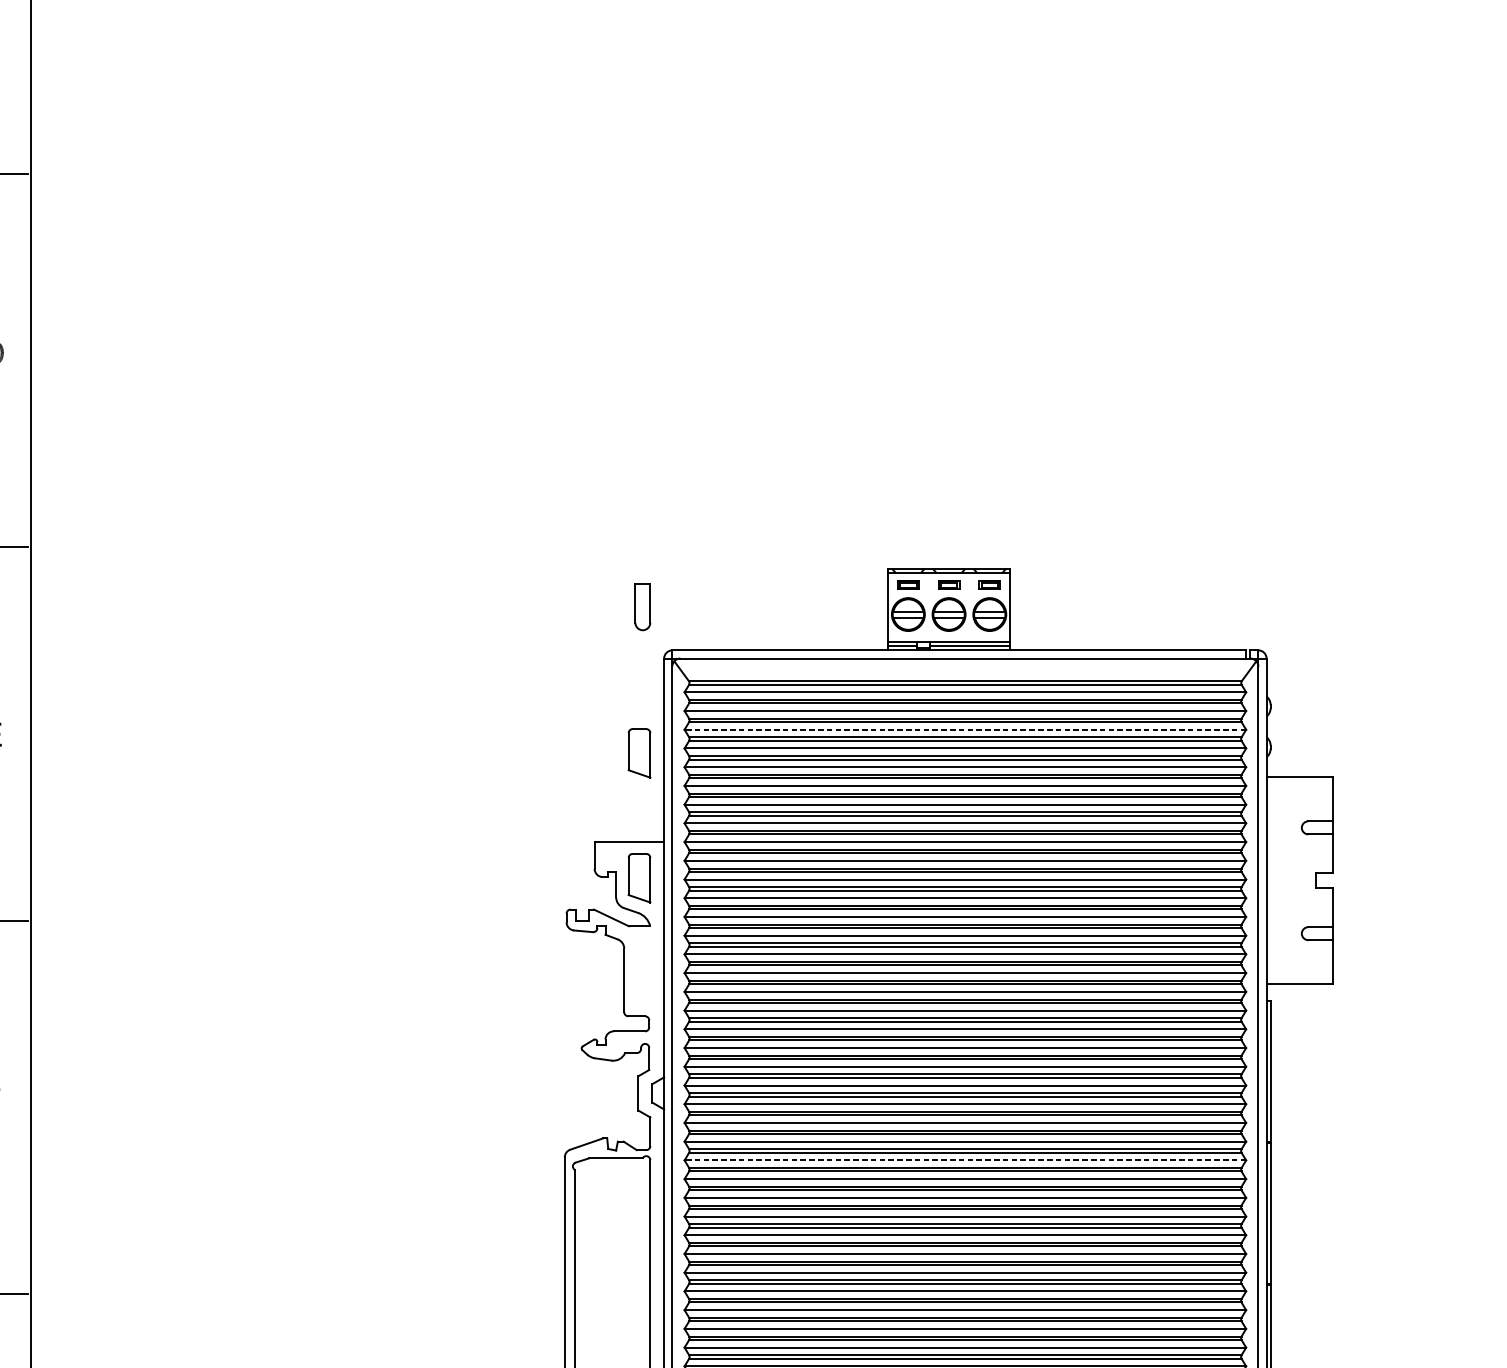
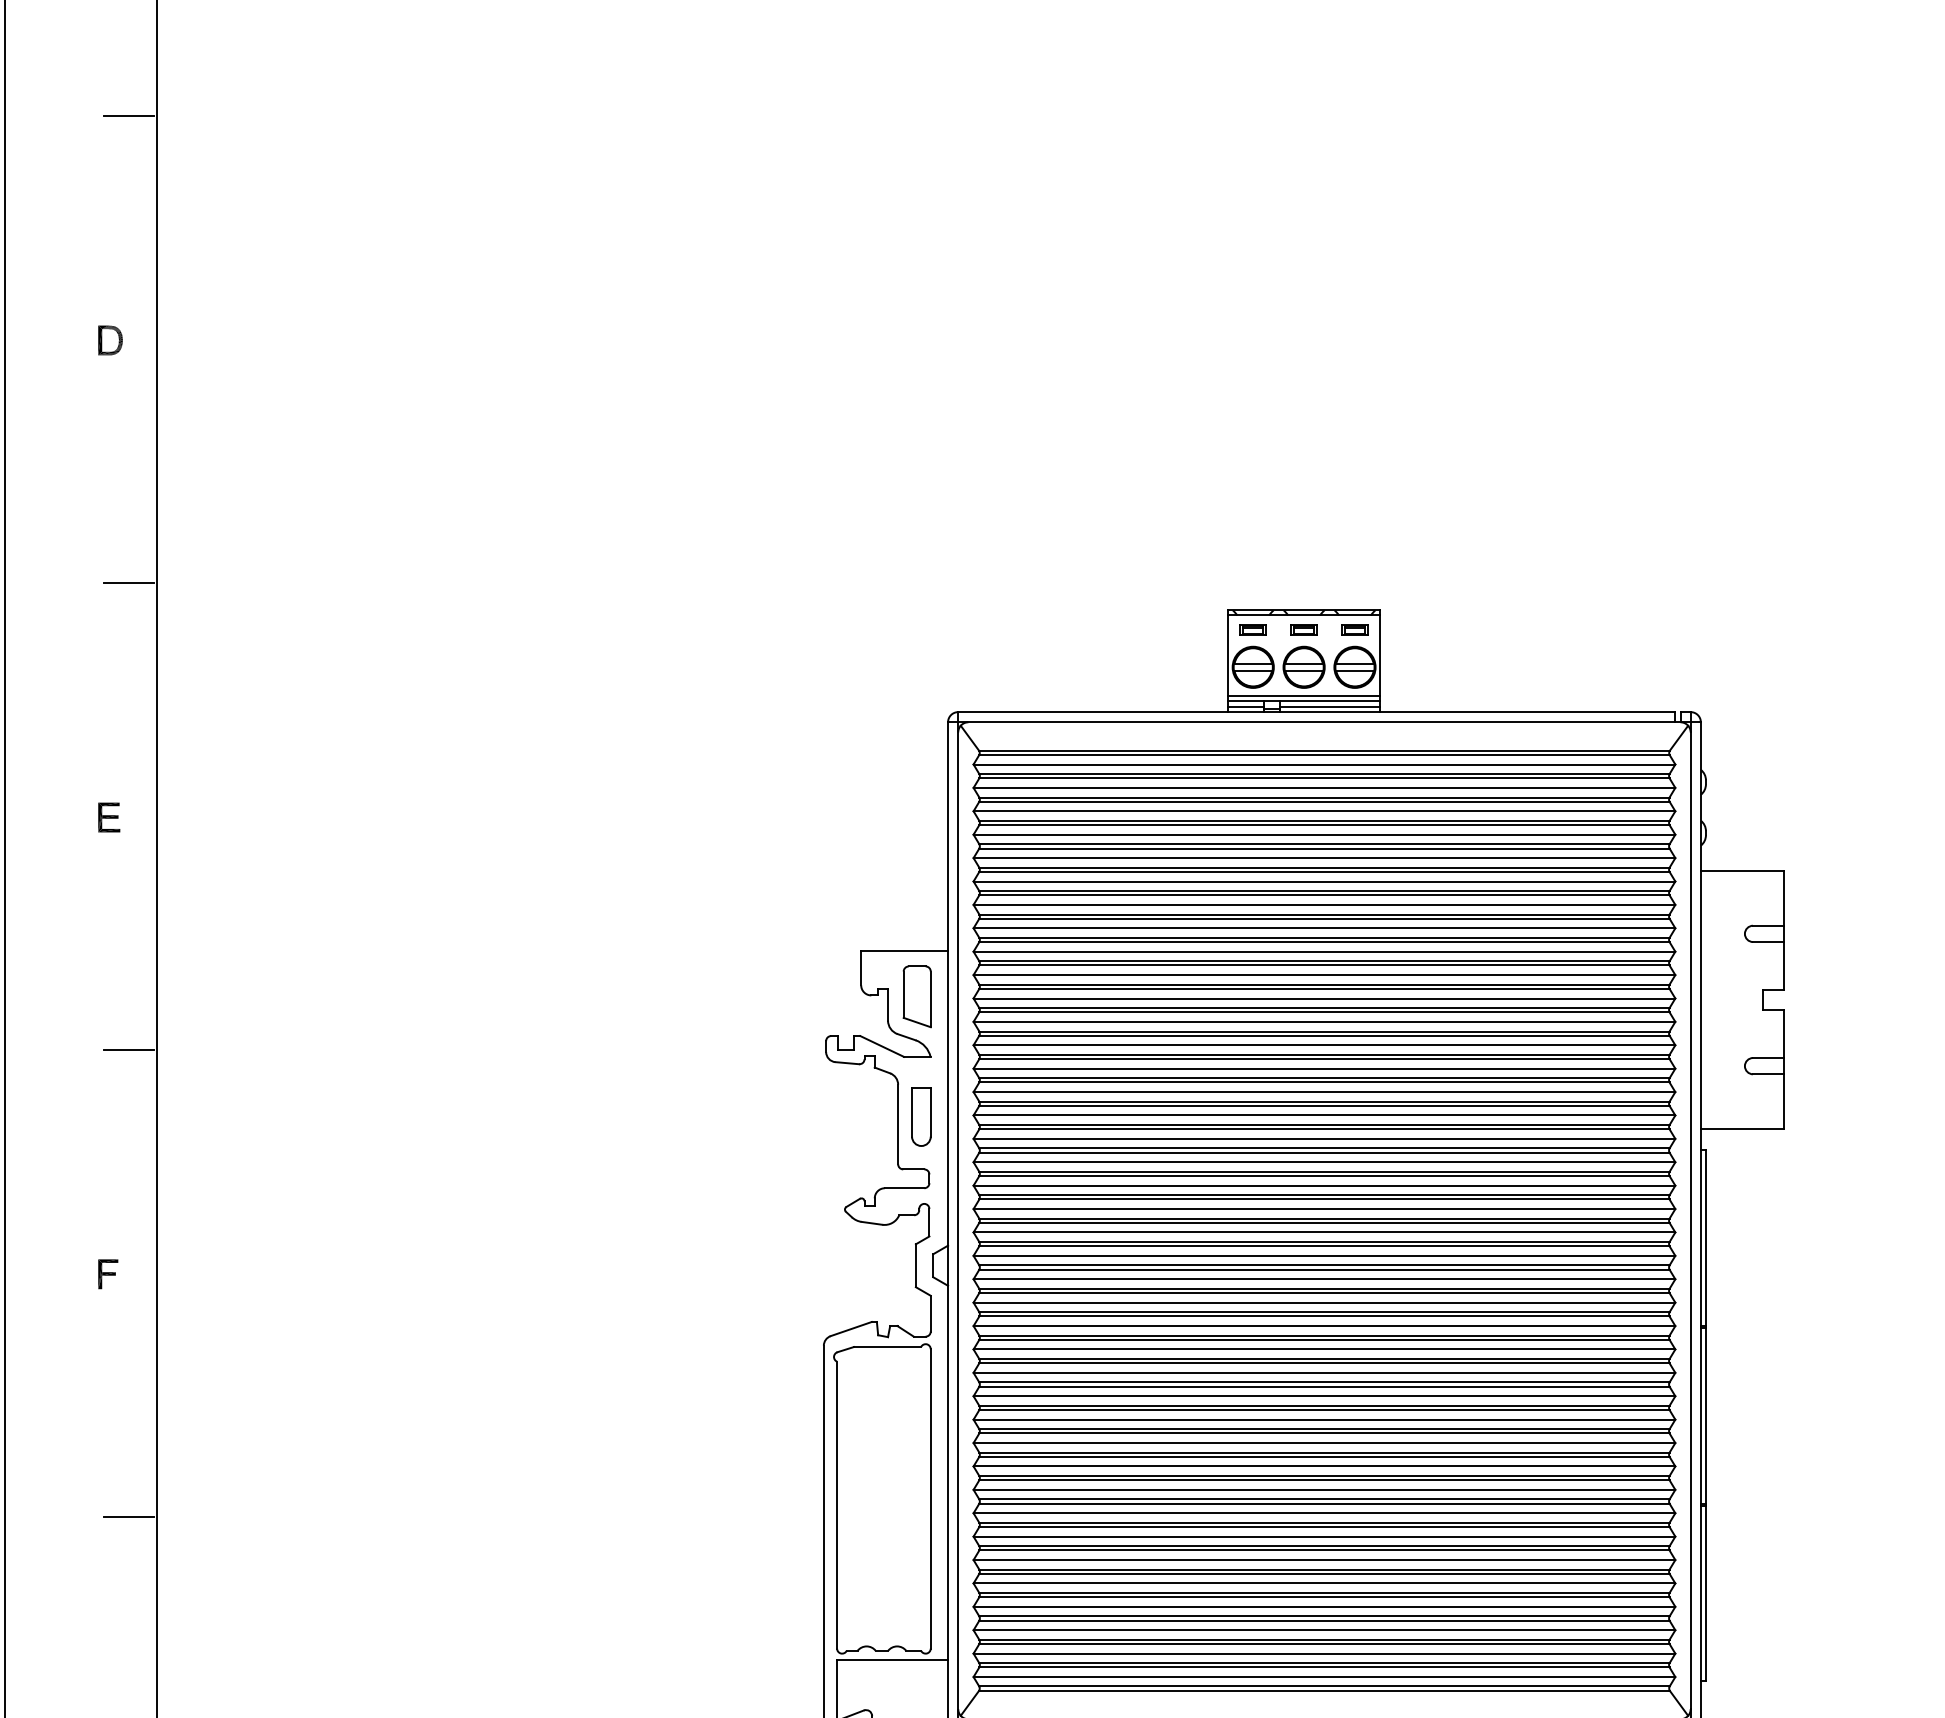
part: (642, 606) -> (921, 1116), moved
line: (948, 637) -> (1303, 696), added
line: (965, 729) -> (1324, 811), dashed -> solid
part: (638, 753) -> (916, 840), removed
line: (965, 1160) -> (1324, 1349), dashed -> solid

